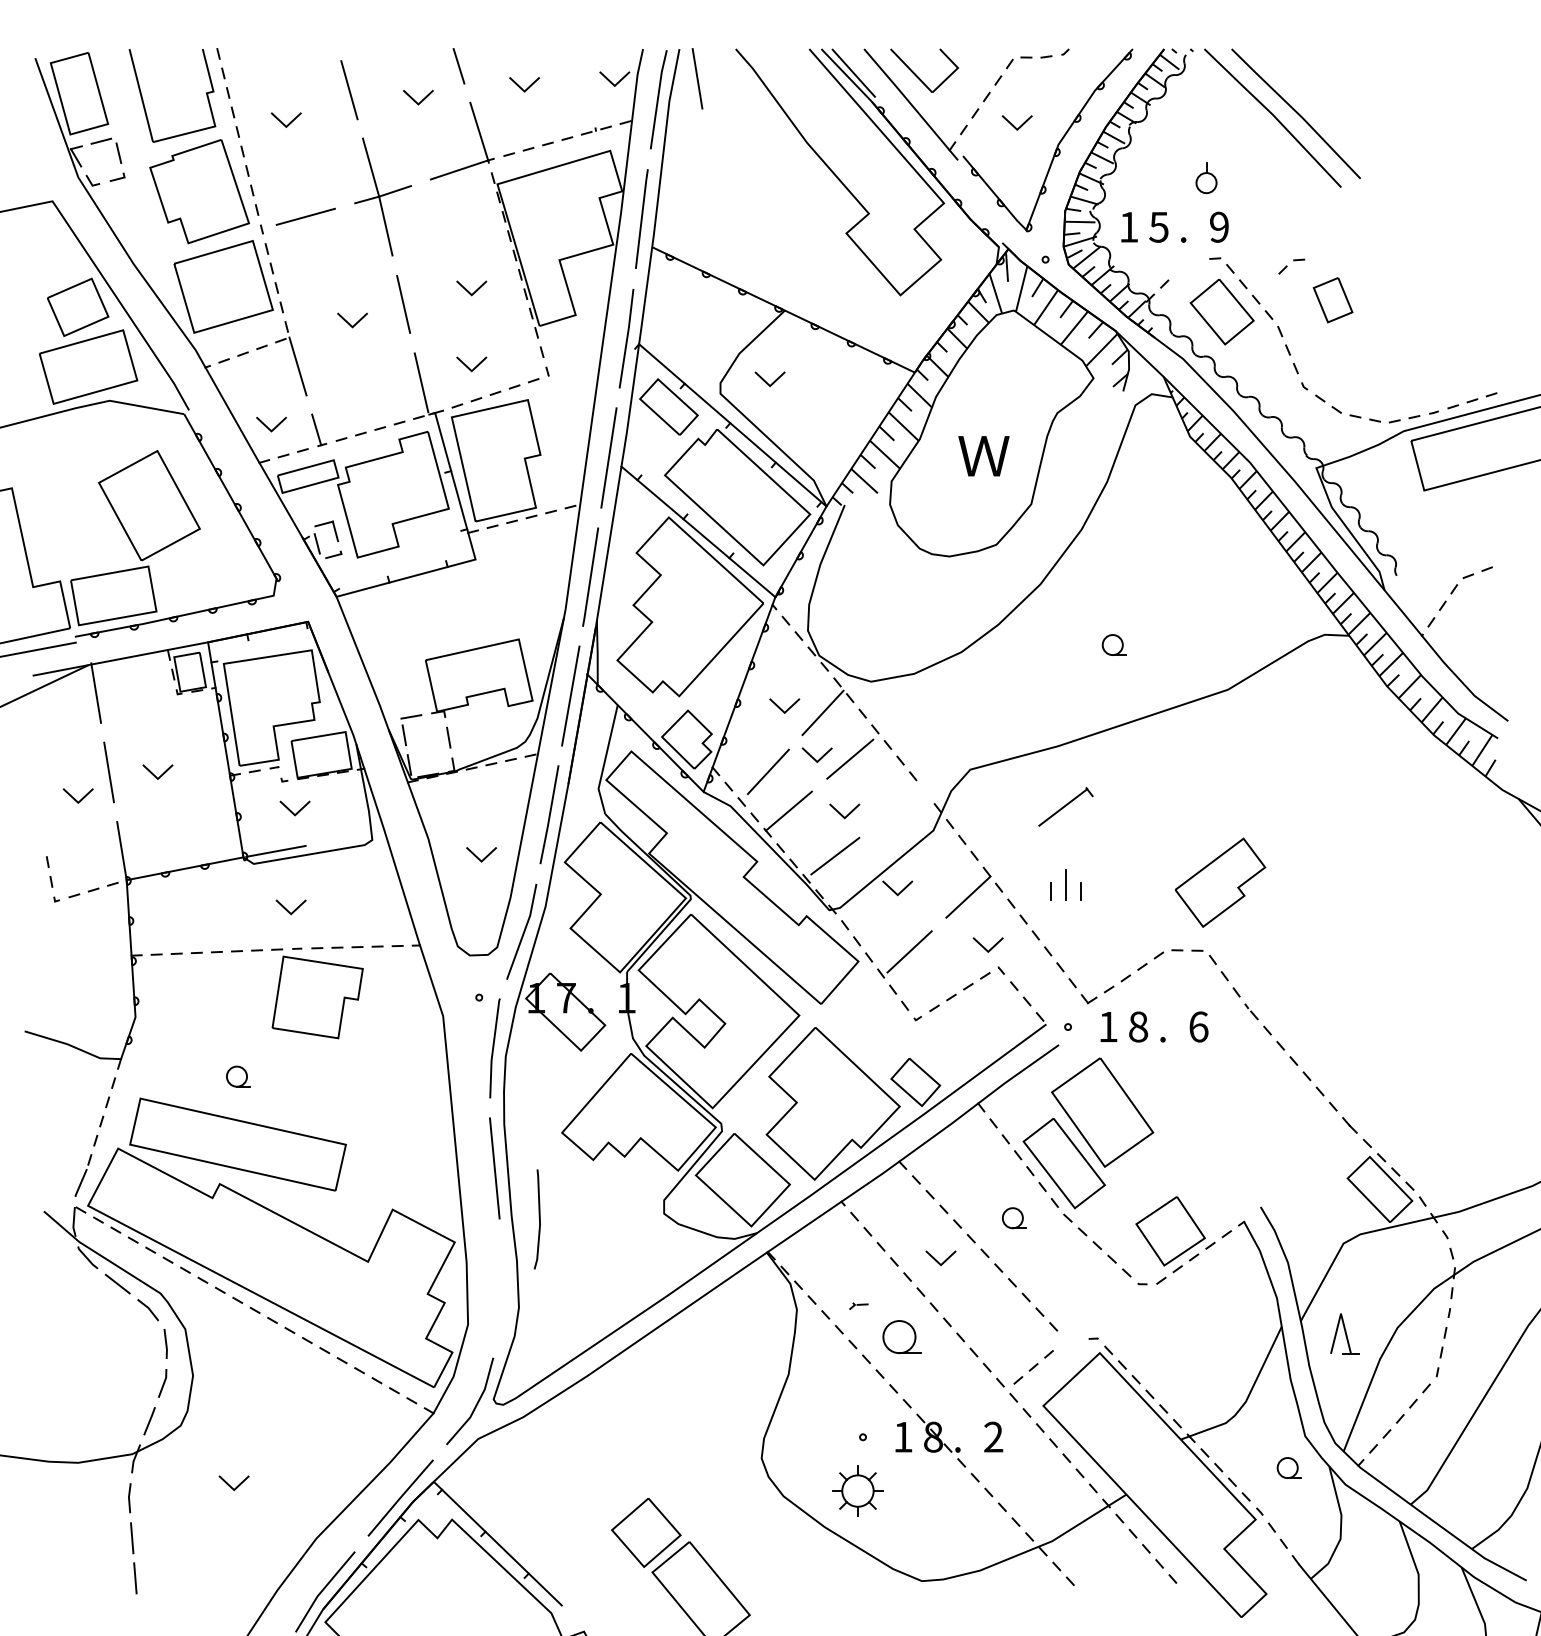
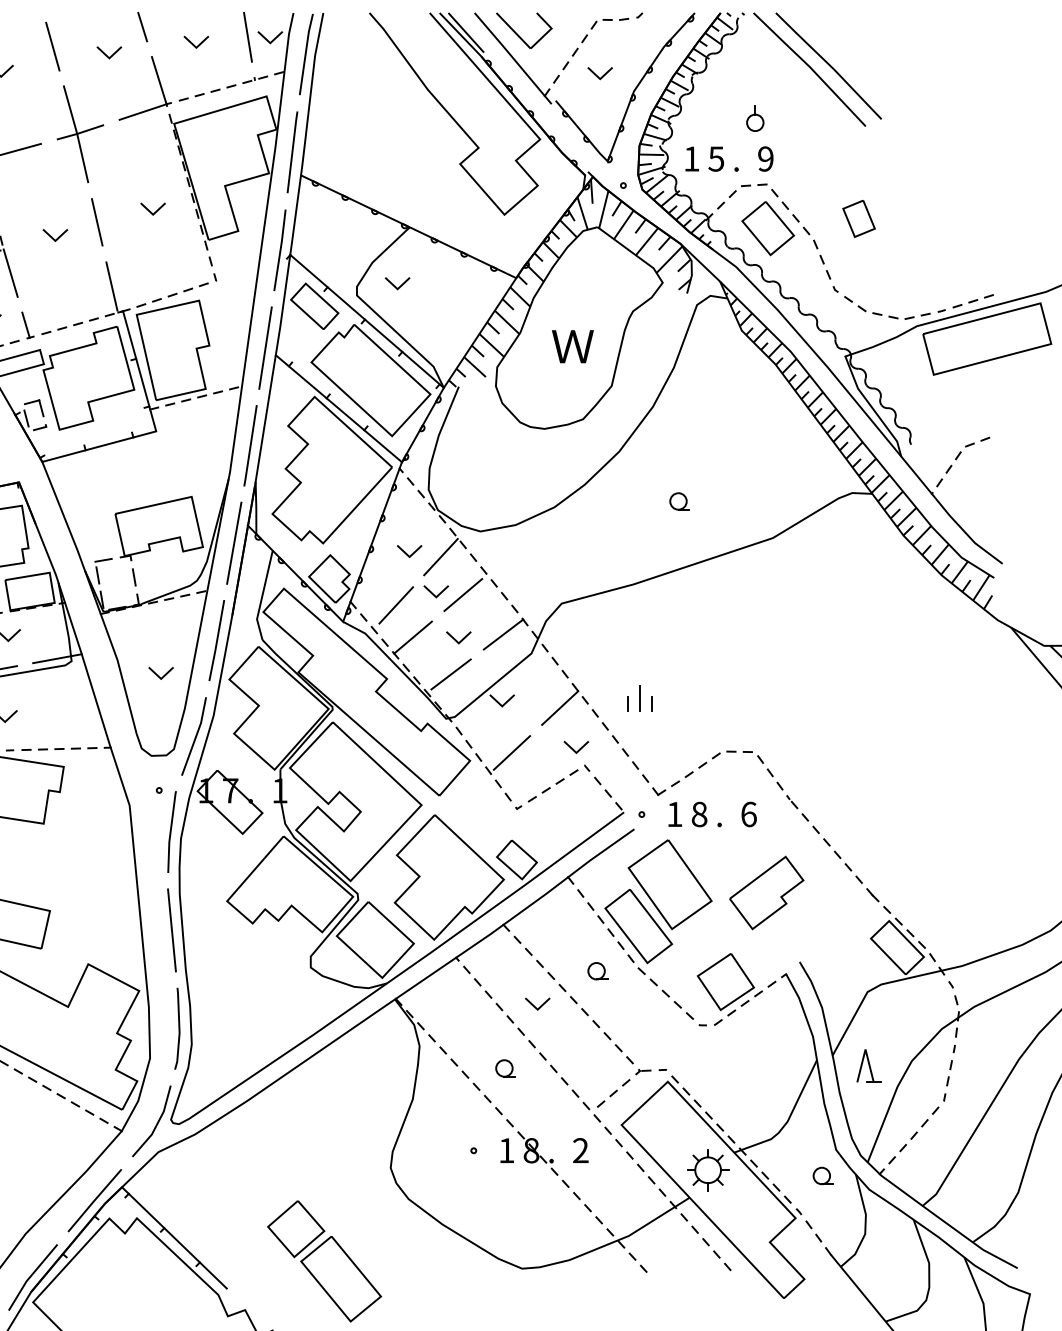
line: (697, 78) -> (247, 37), moved
part: (1291, 266) -> (739, 191), moved
line: (468, 366) -> (150, 273), removed
part: (1065, 806) -> (505, 633), moved
line: (354, 836) -> (57, 658), added
part: (1220, 882) -> (766, 892), moved
line: (538, 1217) -> (178, 1027), moved
part: (858, 1305) -> (643, 1071), moved
part: (901, 1336) -> (505, 1068), size x0.62
part: (857, 1490) -> (707, 1169), moved

